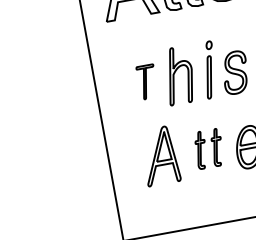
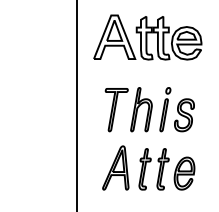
part: (147, 82) -> (116, 110), size x1.67
part: (208, 149) -> (153, 169), size x1.43

